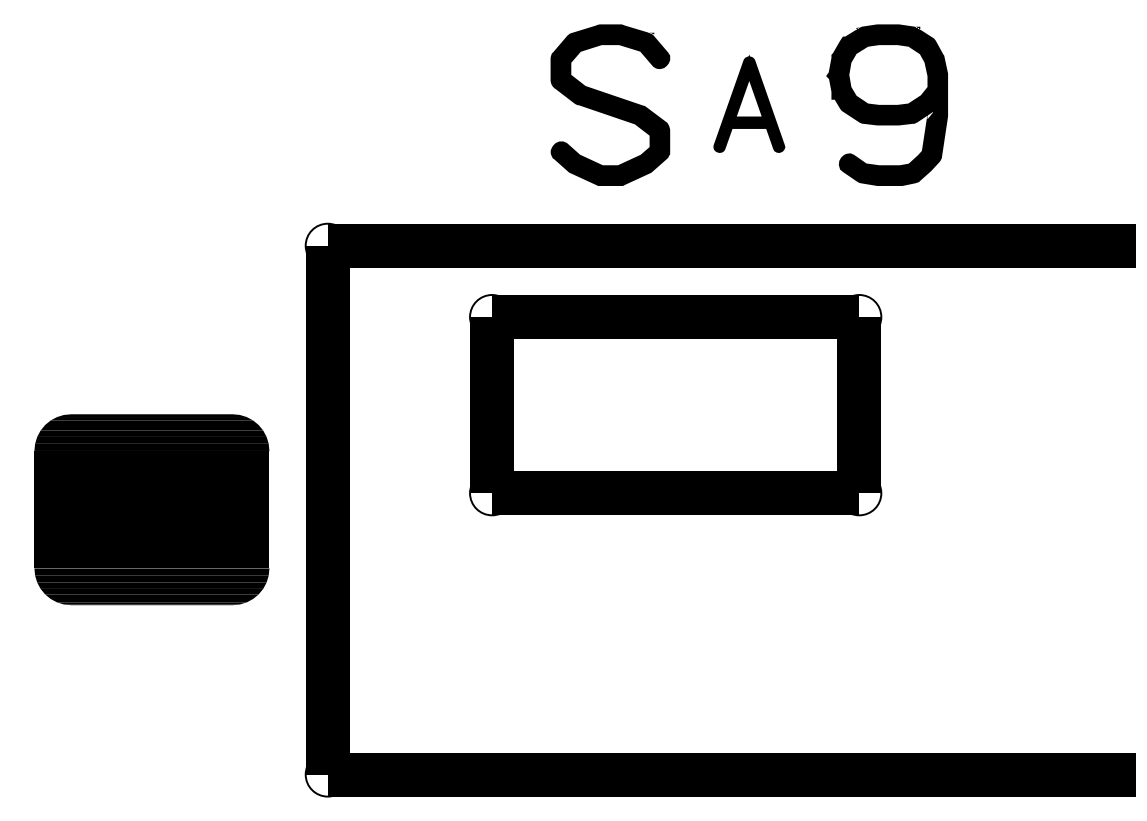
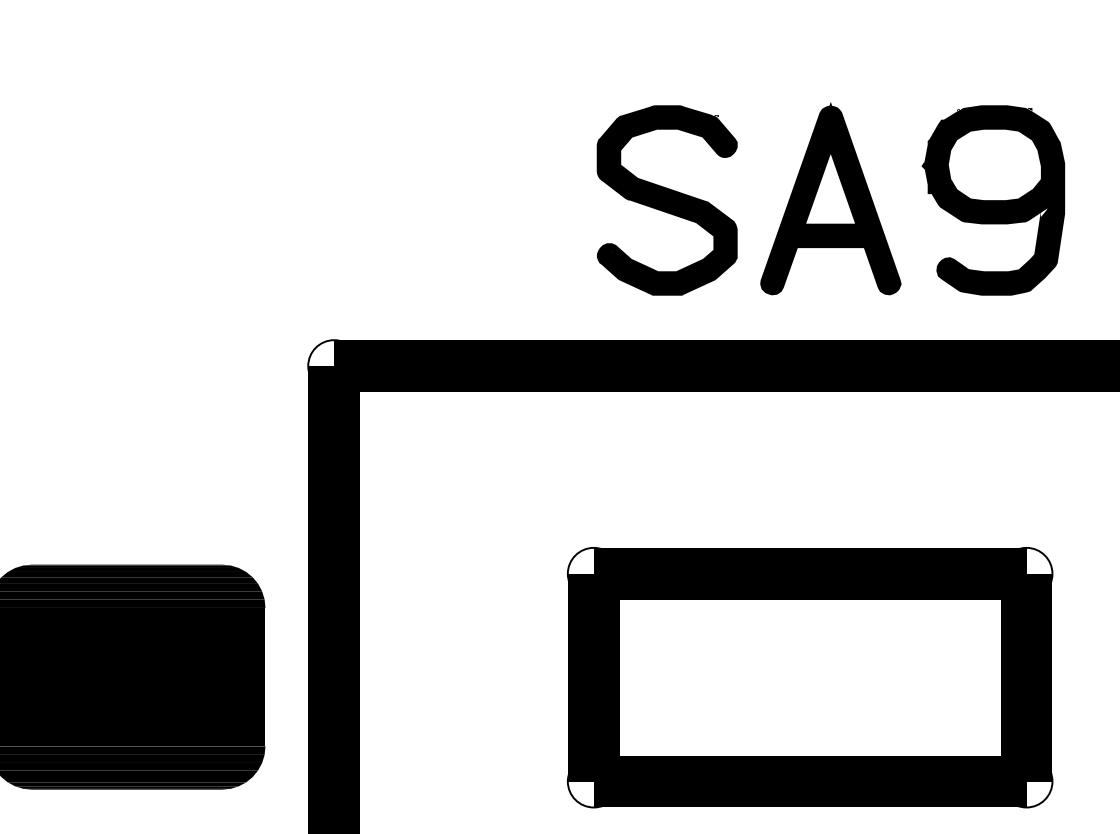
part: (749, 103) -> (831, 198), size x1.67
part: (675, 405) -> (809, 678), moved

